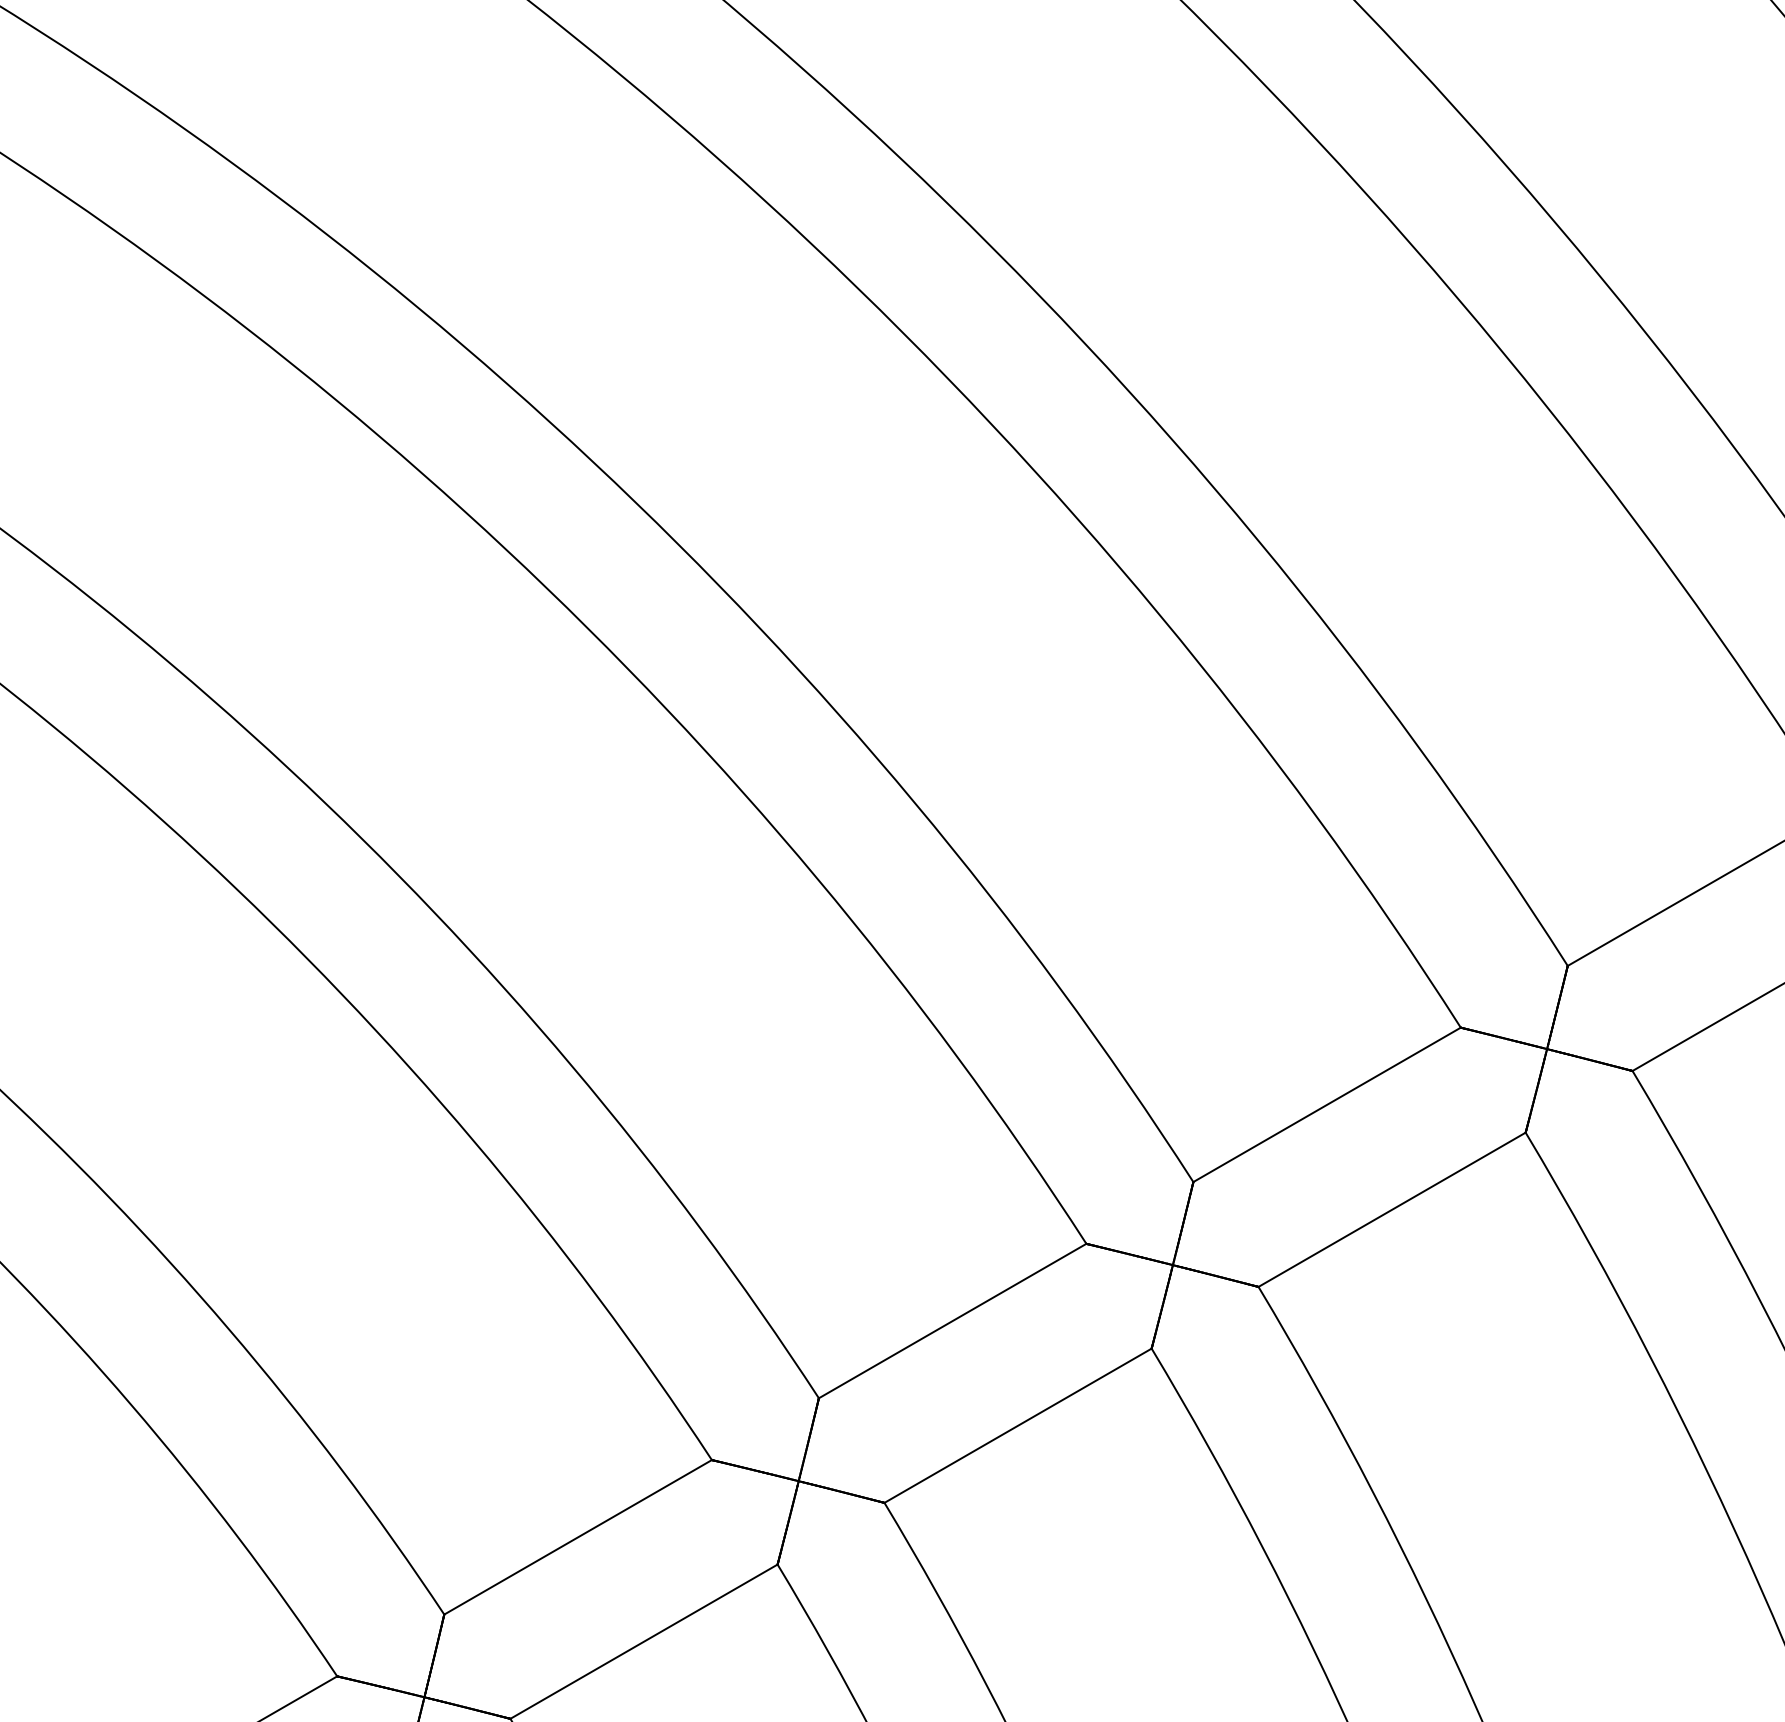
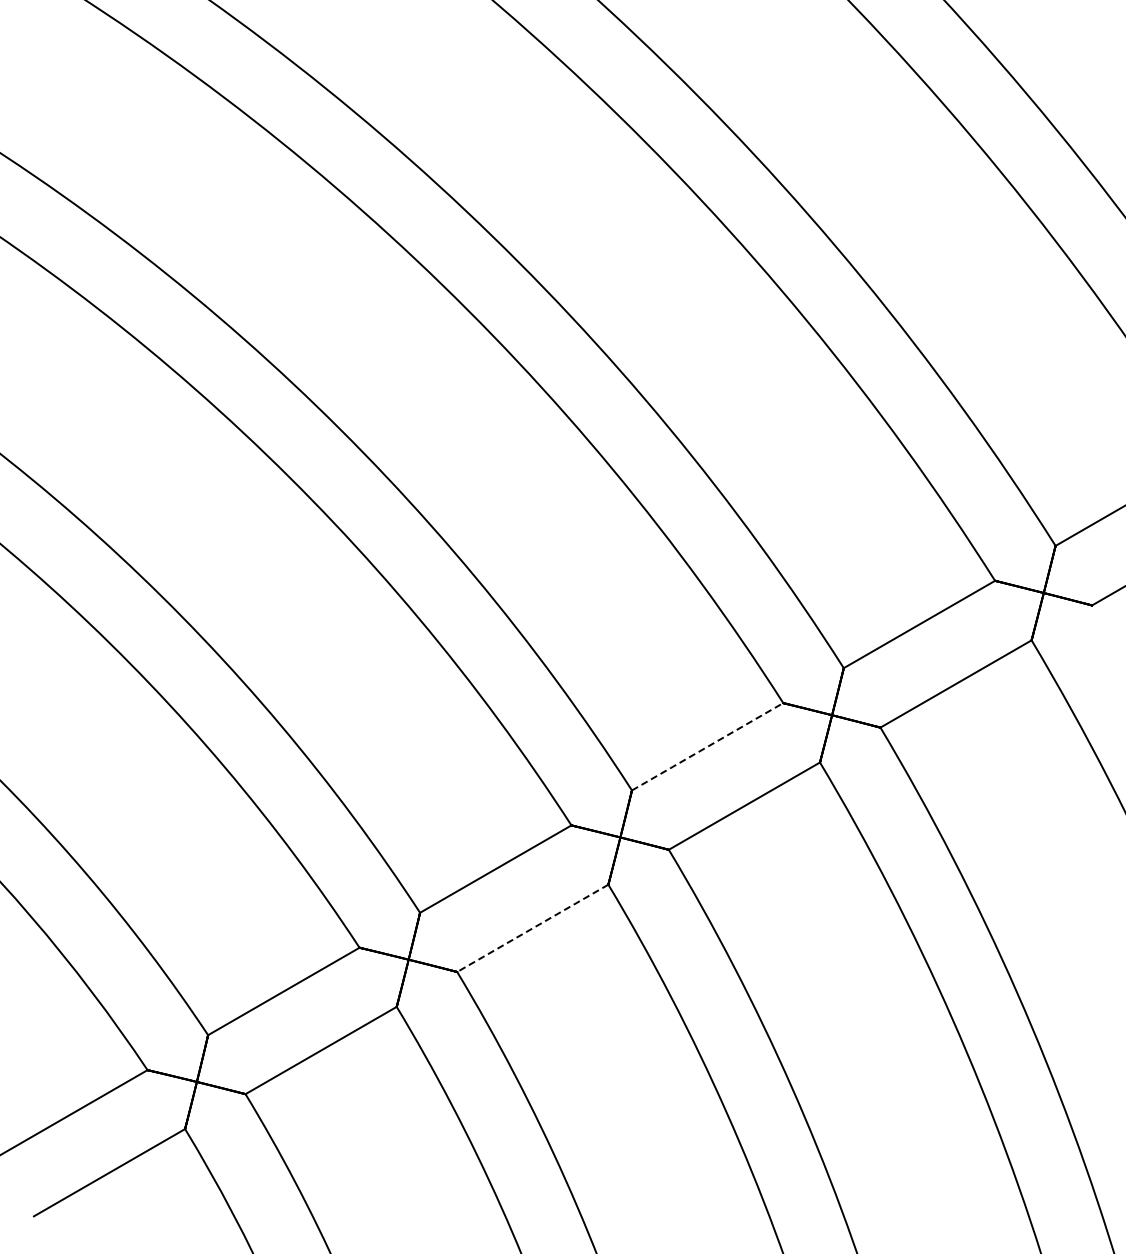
line: (1328, 1104) -> (708, 746), solid -> dashed
line: (1017, 1426) -> (532, 928), solid -> dashed

